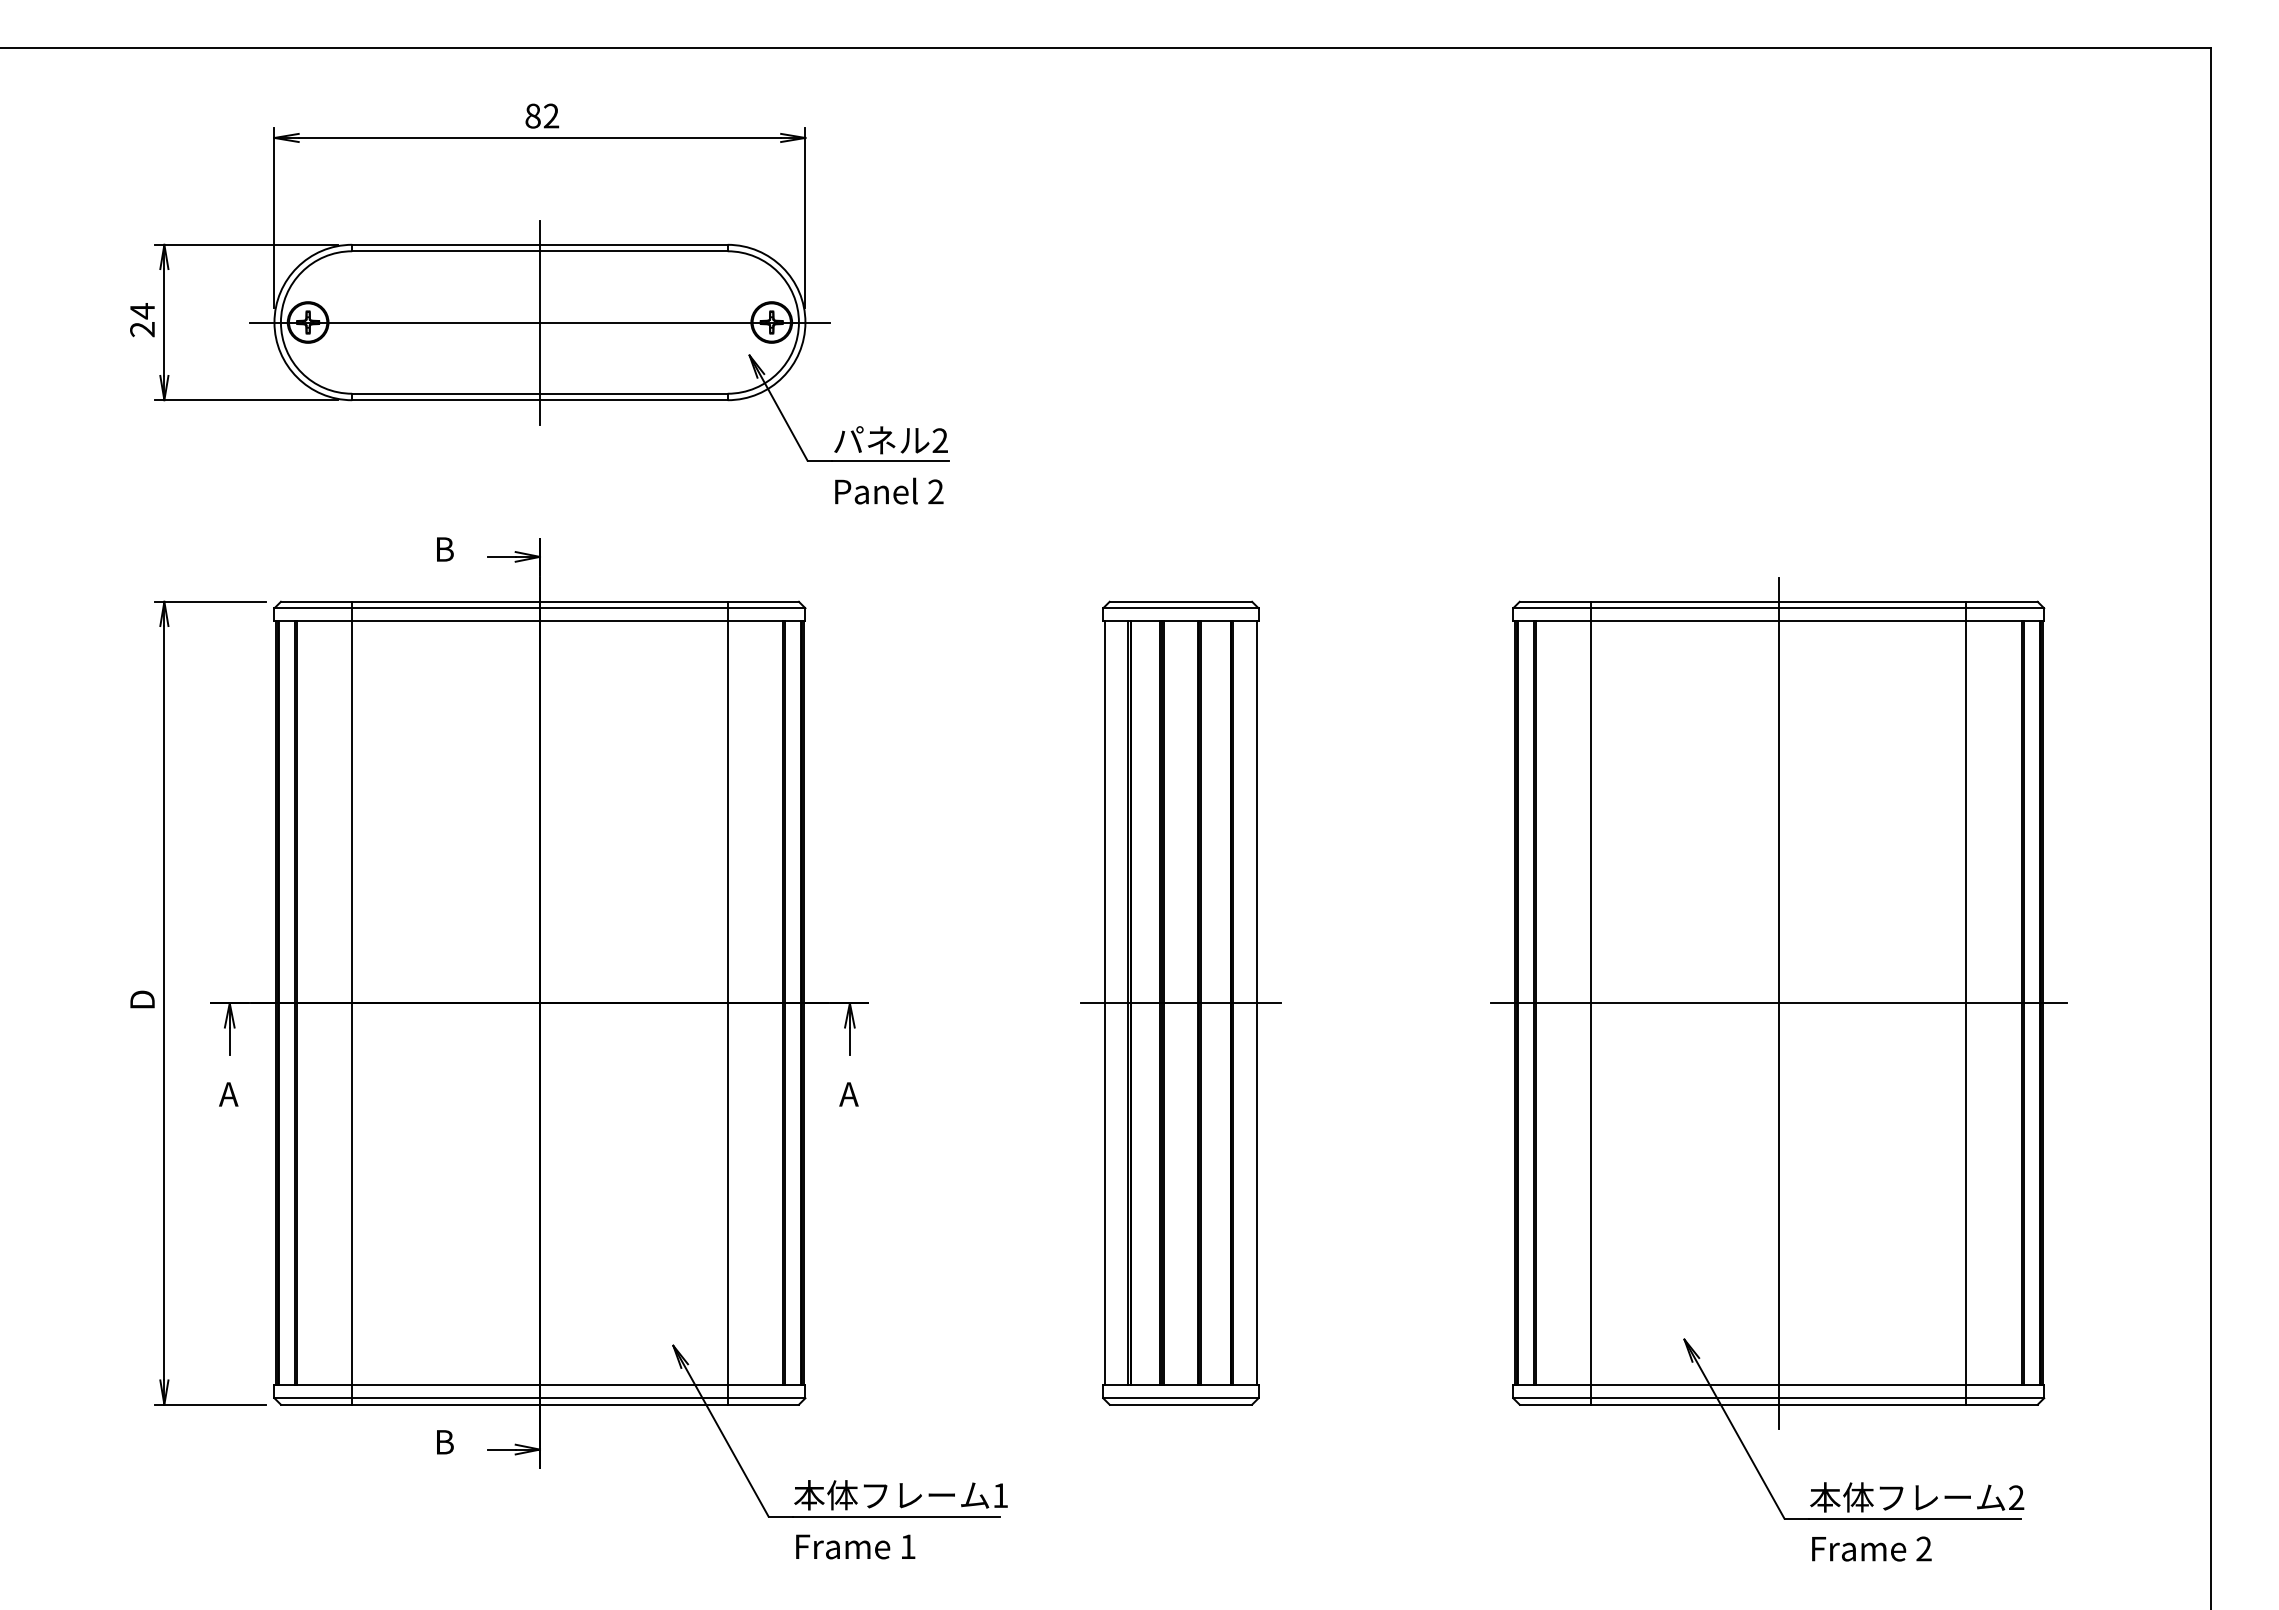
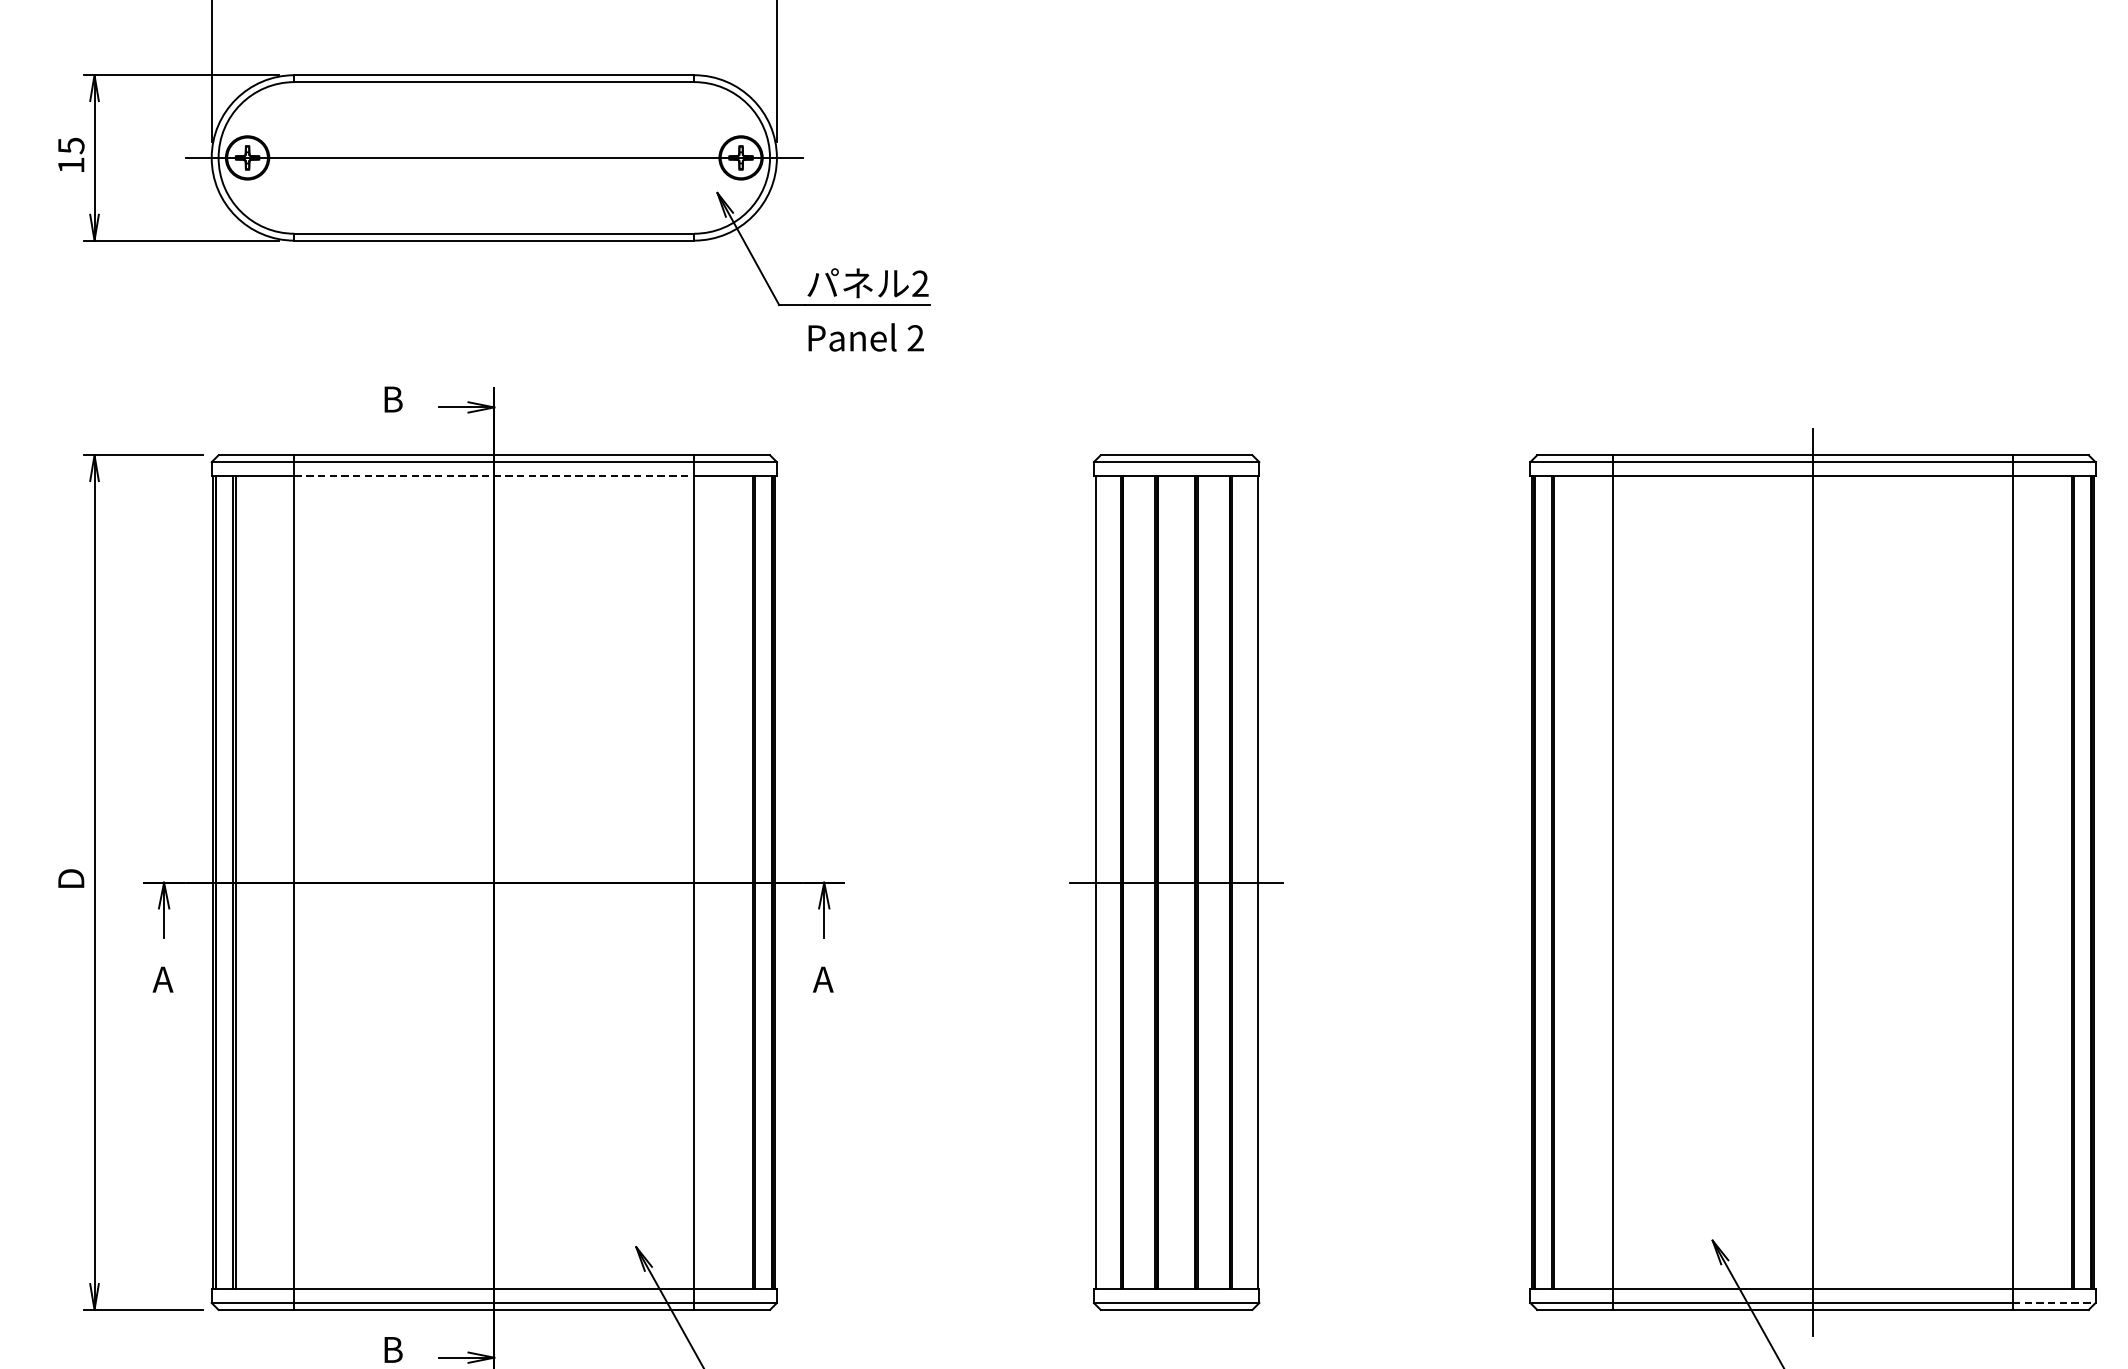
text: (142, 320) -> (71, 155), 24 -> 15
line: (539, 322) -> (493, 157), removed
line: (539, 621) -> (493, 476), solid -> dashed
line: (1778, 1003) -> (1812, 882), removed
line: (2005, 1398) -> (2054, 1303), solid -> dashed

